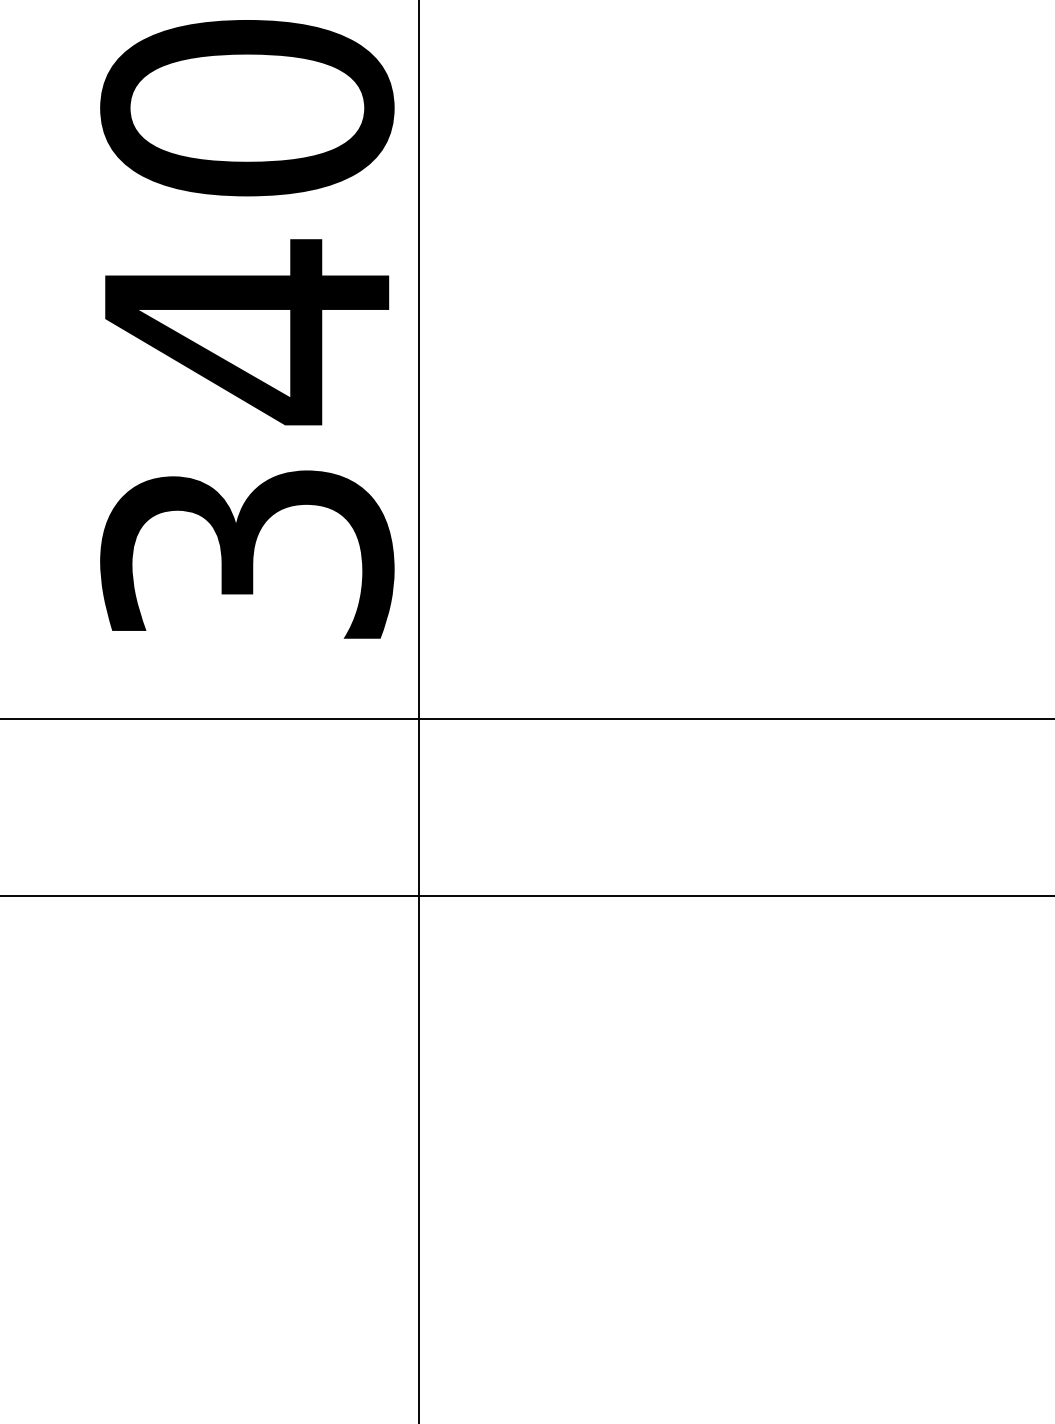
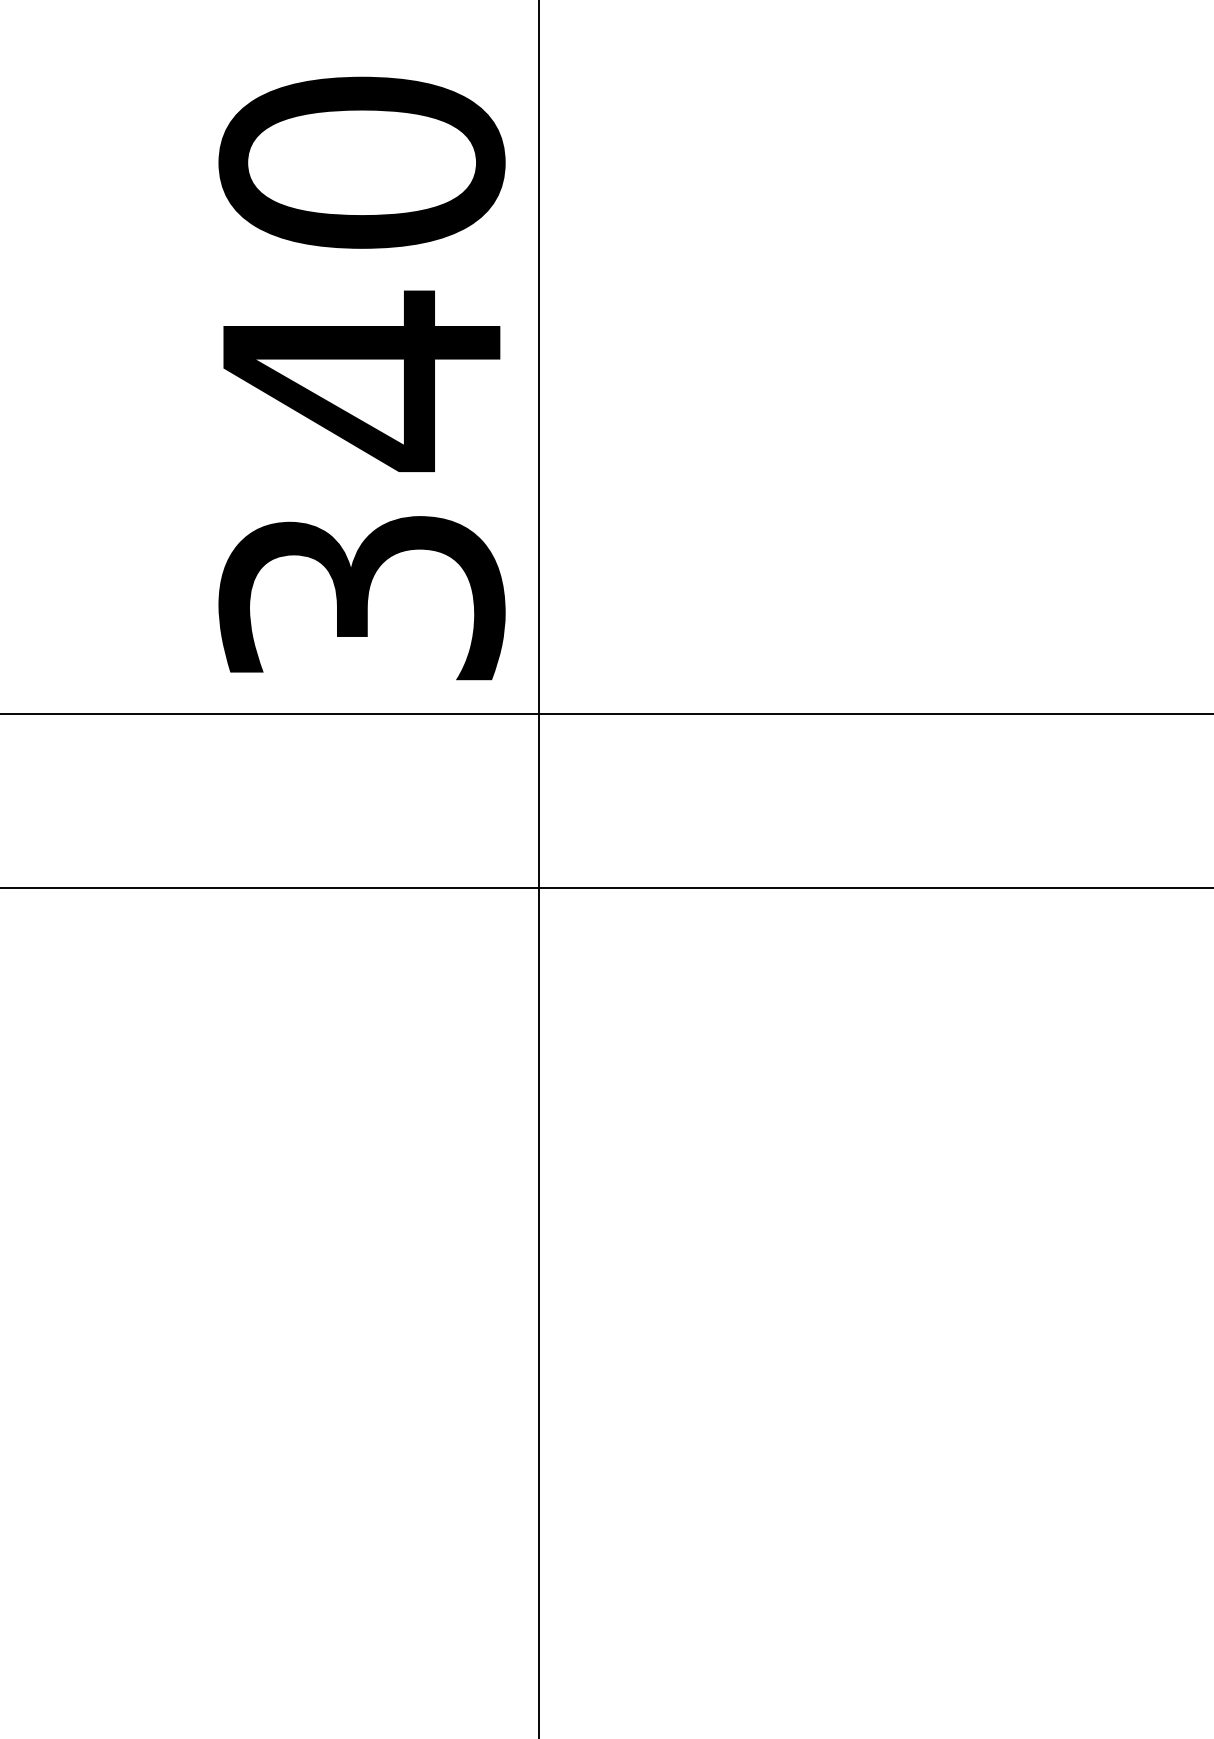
text: (246, 329) -> (361, 378), moved

